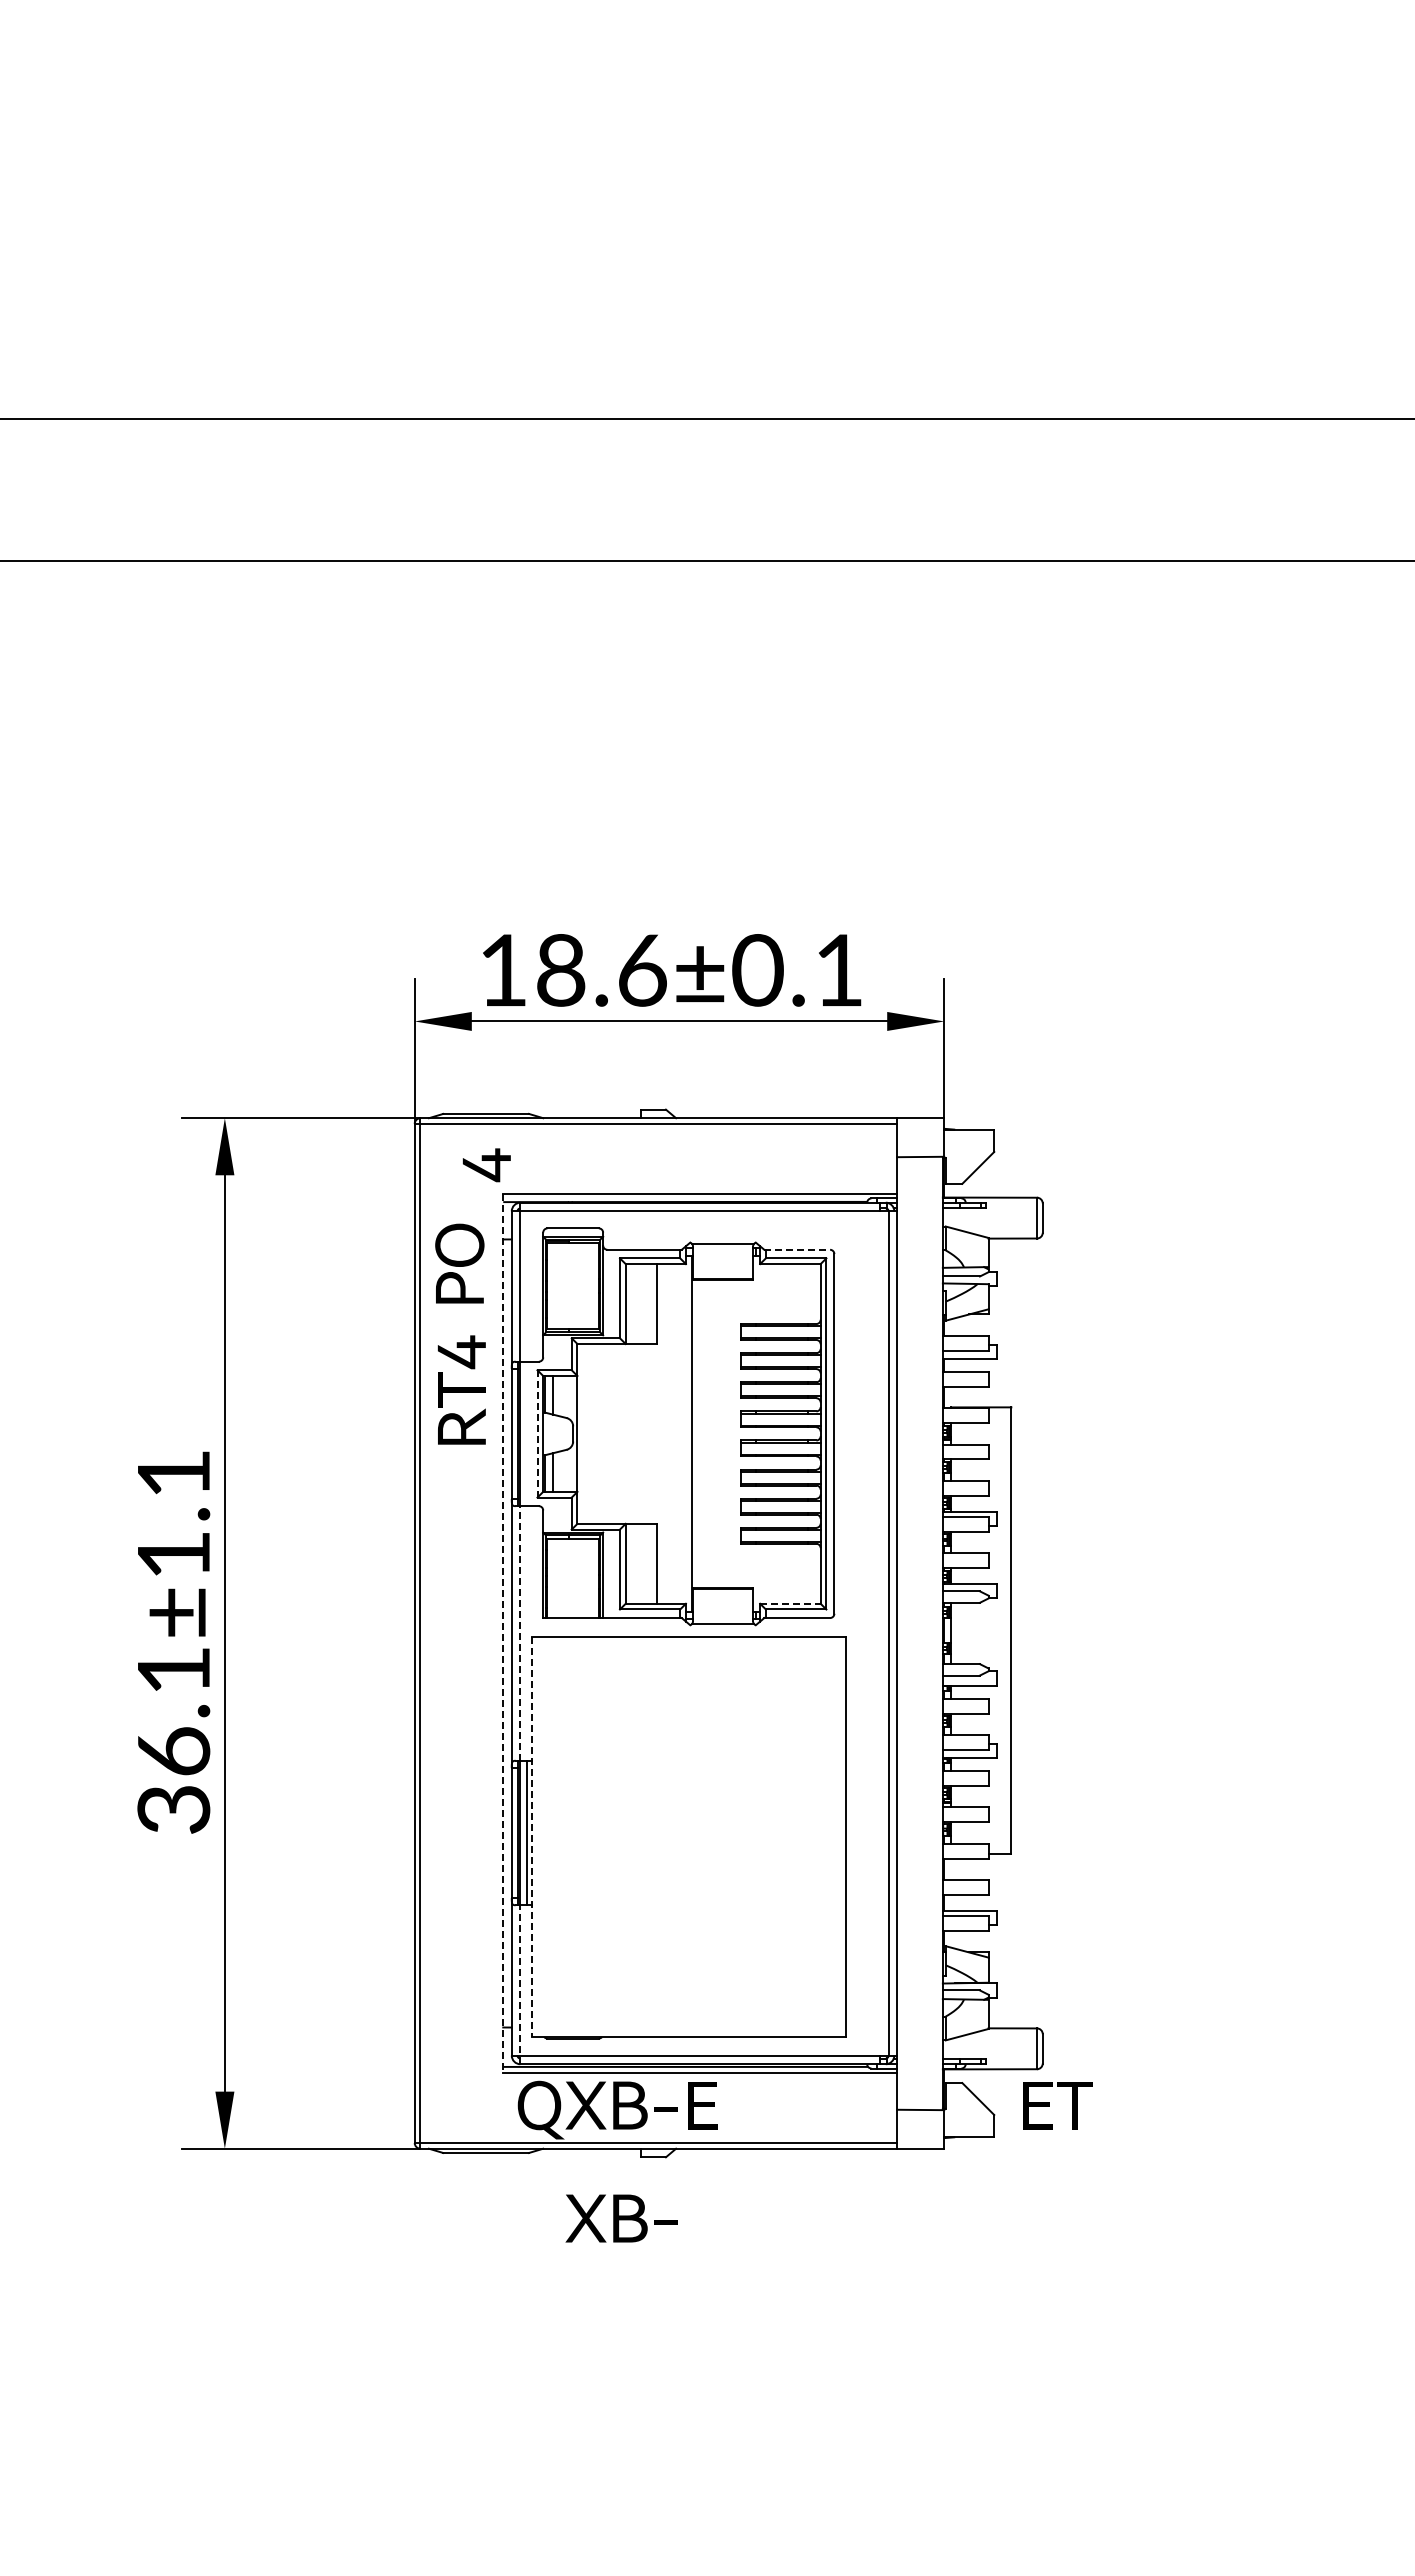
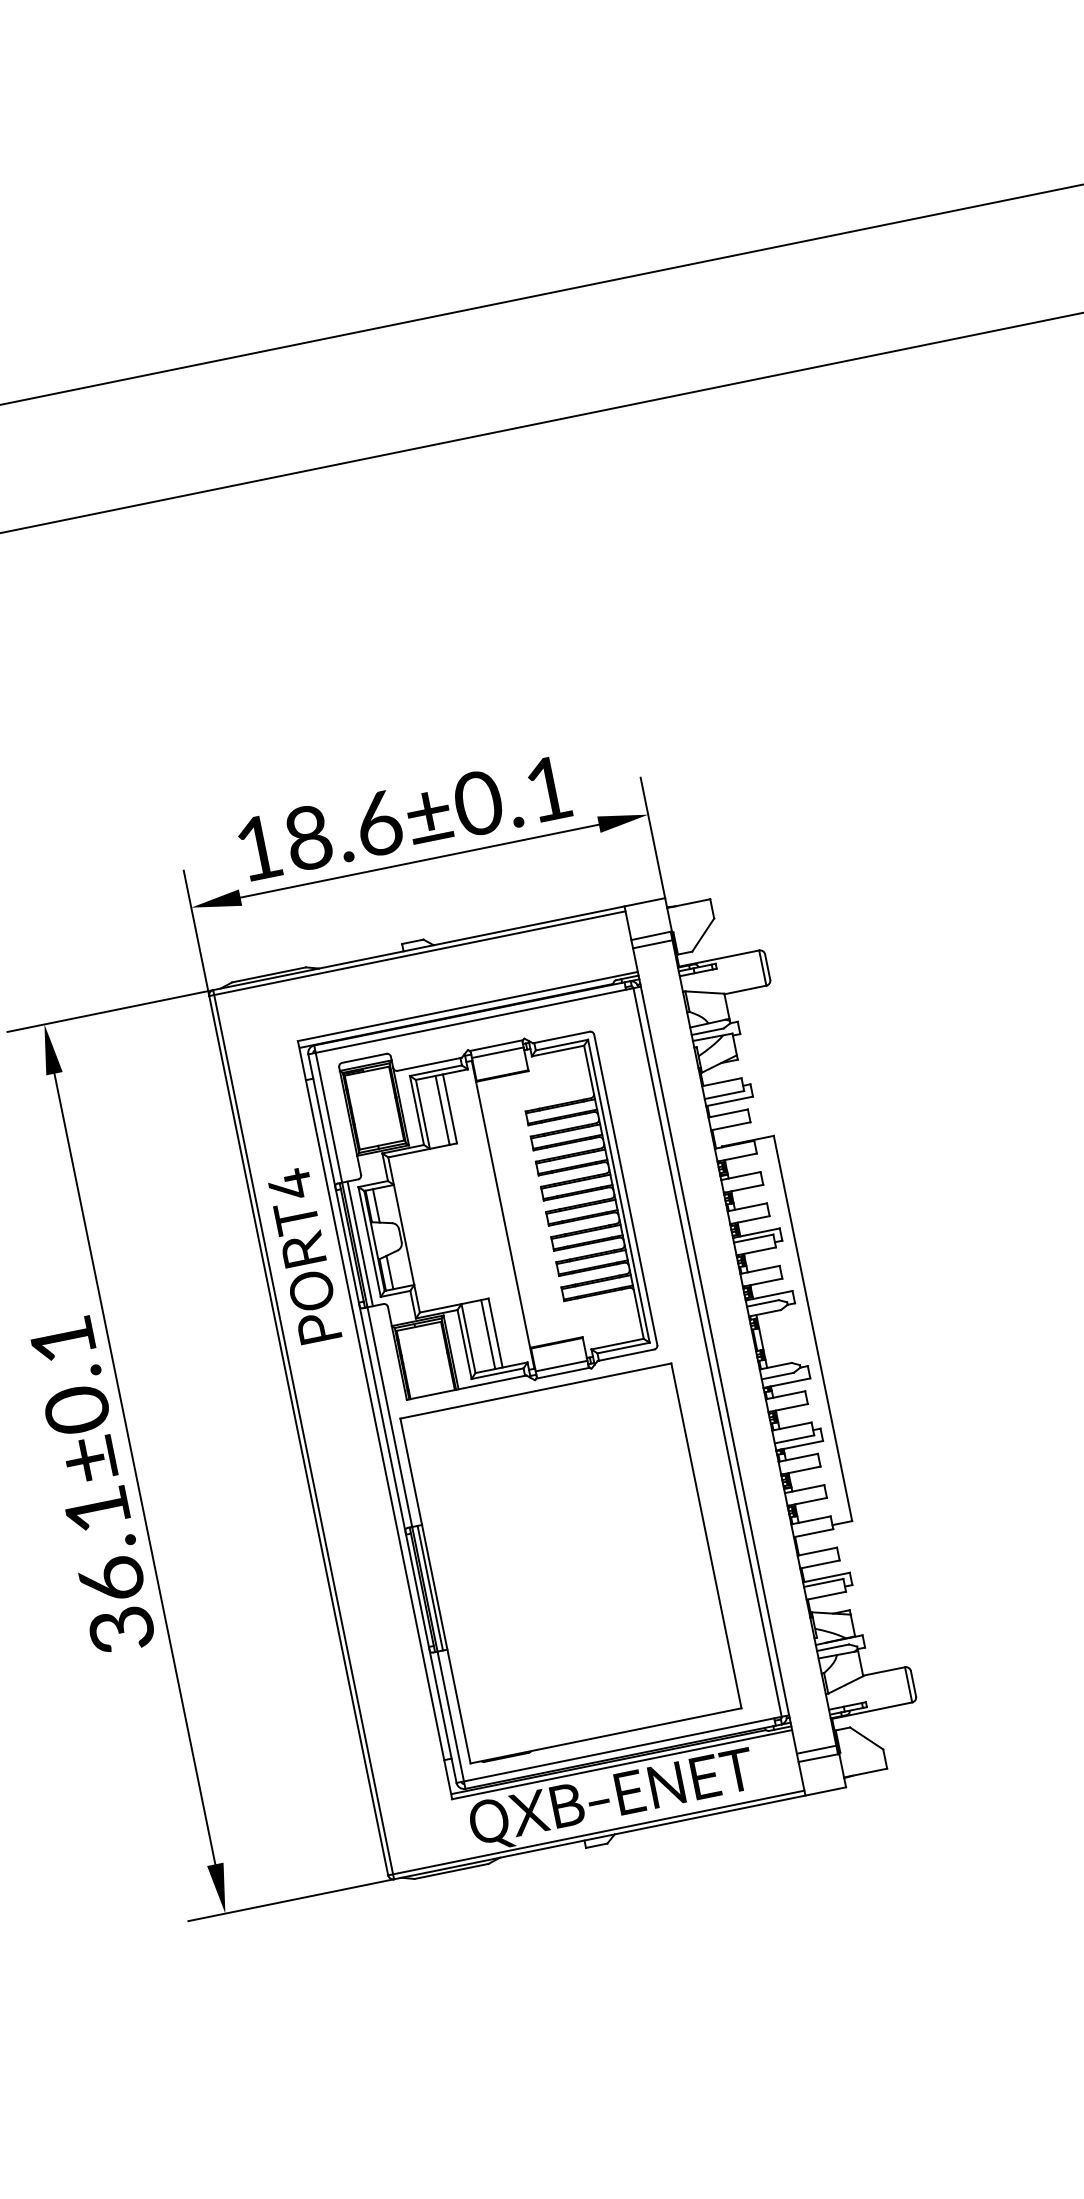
part: (486, 1165) -> (278, 1019), removed
line: (919, 1166) -> (652, 944), added
line: (797, 1249) -> (561, 1037), dashed -> solid
line: (723, 1252) -> (498, 1052), added
part: (459, 1263) -> (314, 1306), moved
line: (648, 1304) -> (442, 1110), added
line: (526, 1433) -> (360, 1243), added
line: (537, 1433) -> (369, 1241), dashed -> solid
text: (173, 1554) -> (76, 1409), 36.1±1.1 -> 36.1±0.1
line: (648, 1563) -> (488, 1334), added
line: (790, 1603) -> (617, 1343), dashed -> solid
line: (723, 1615) -> (561, 1366), added
line: (520, 1632) -> (389, 1416), dashed -> solid
line: (503, 1633) -> (375, 1420), dashed -> solid
line: (531, 1837) -> (435, 1591), dashed -> solid
line: (520, 1984) -> (451, 1720), dashed -> solid
line: (919, 2100) -> (816, 1750), added
part: (744, 2105) -> (666, 1785), added
part: (1049, 2105) -> (715, 1775), moved
part: (621, 2218) -> (579, 1904), removed

